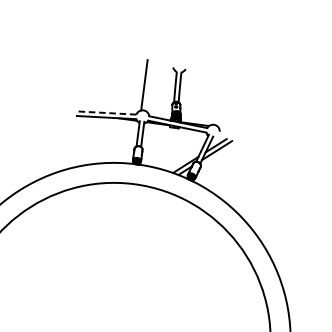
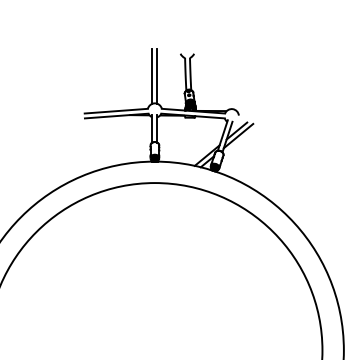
line: (149, 85) -> (157, 76), added
line: (106, 113) -> (116, 111), dashed -> solid

